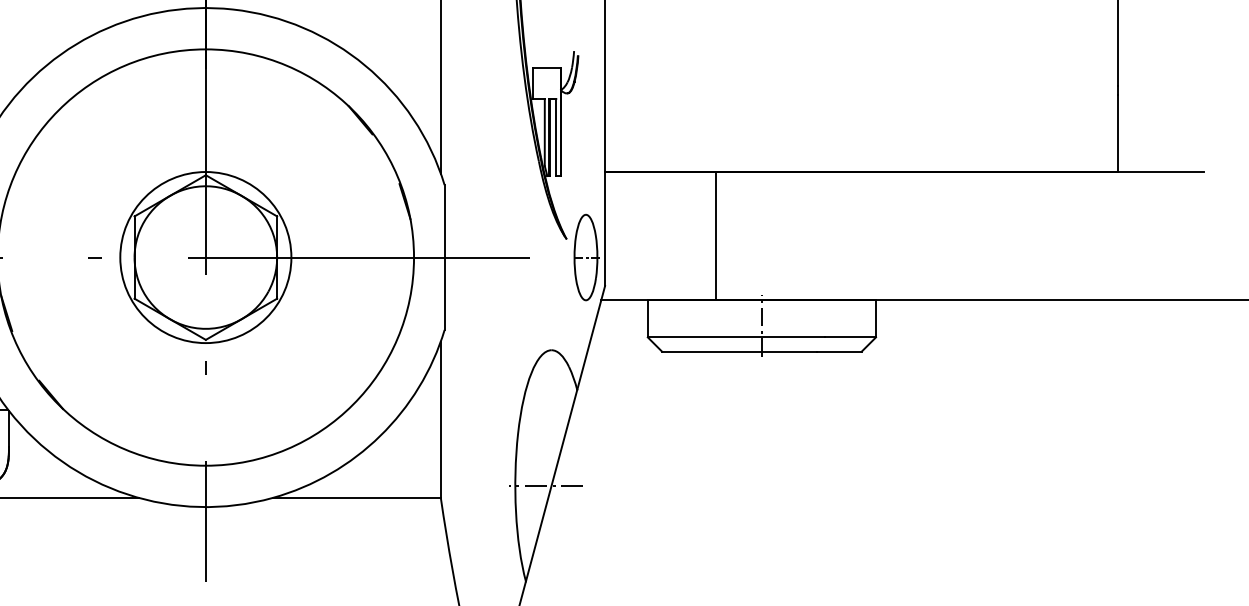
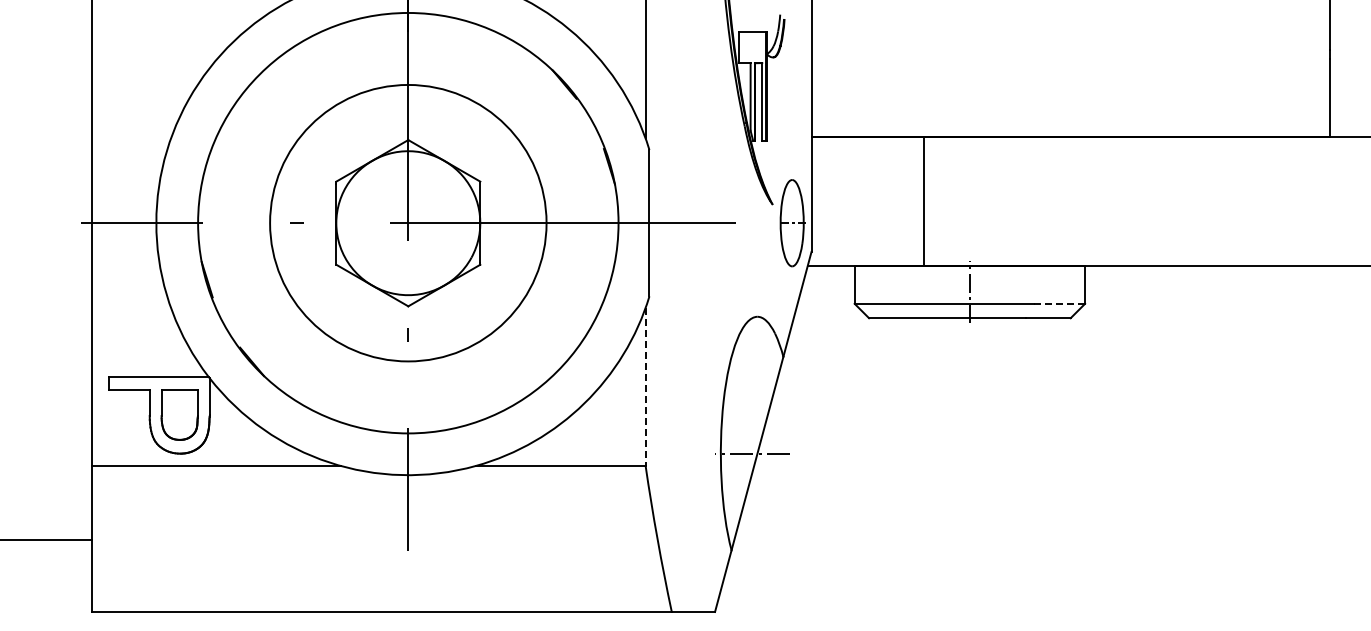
circle: (205, 256) -> (407, 222), size x1.6
line: (850, 337) -> (1059, 303), solid -> dashed
line: (440, 419) -> (645, 386), solid -> dashed

